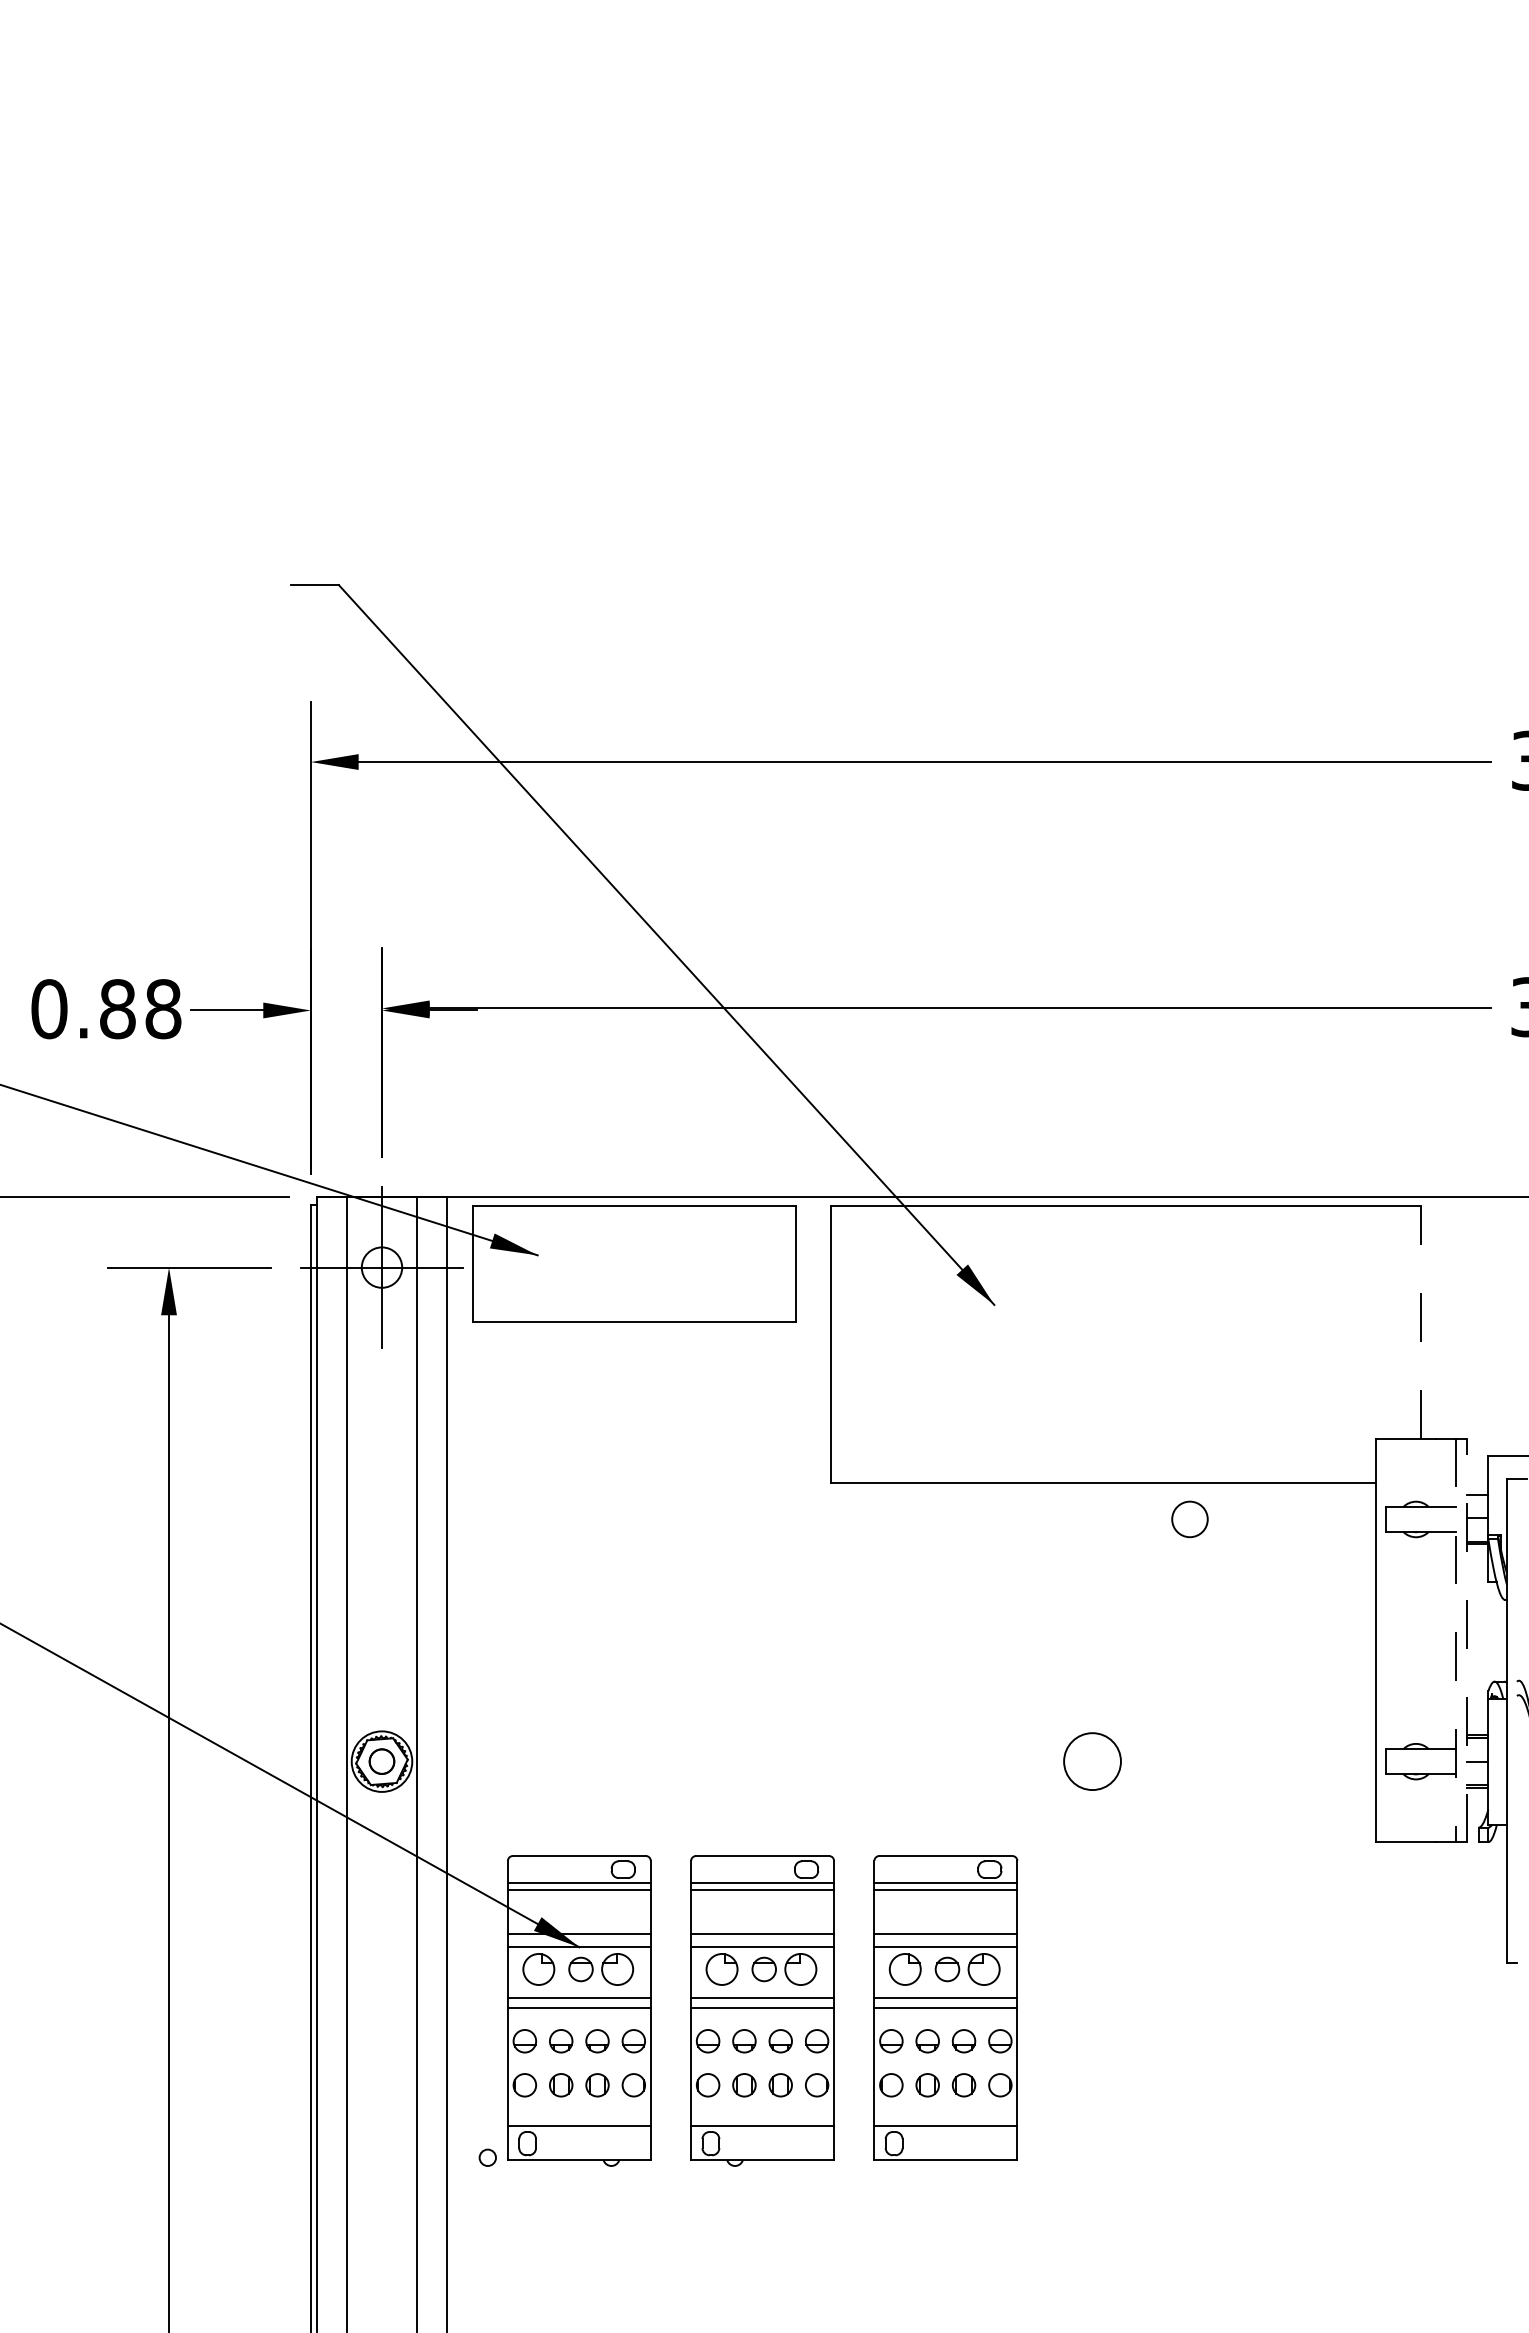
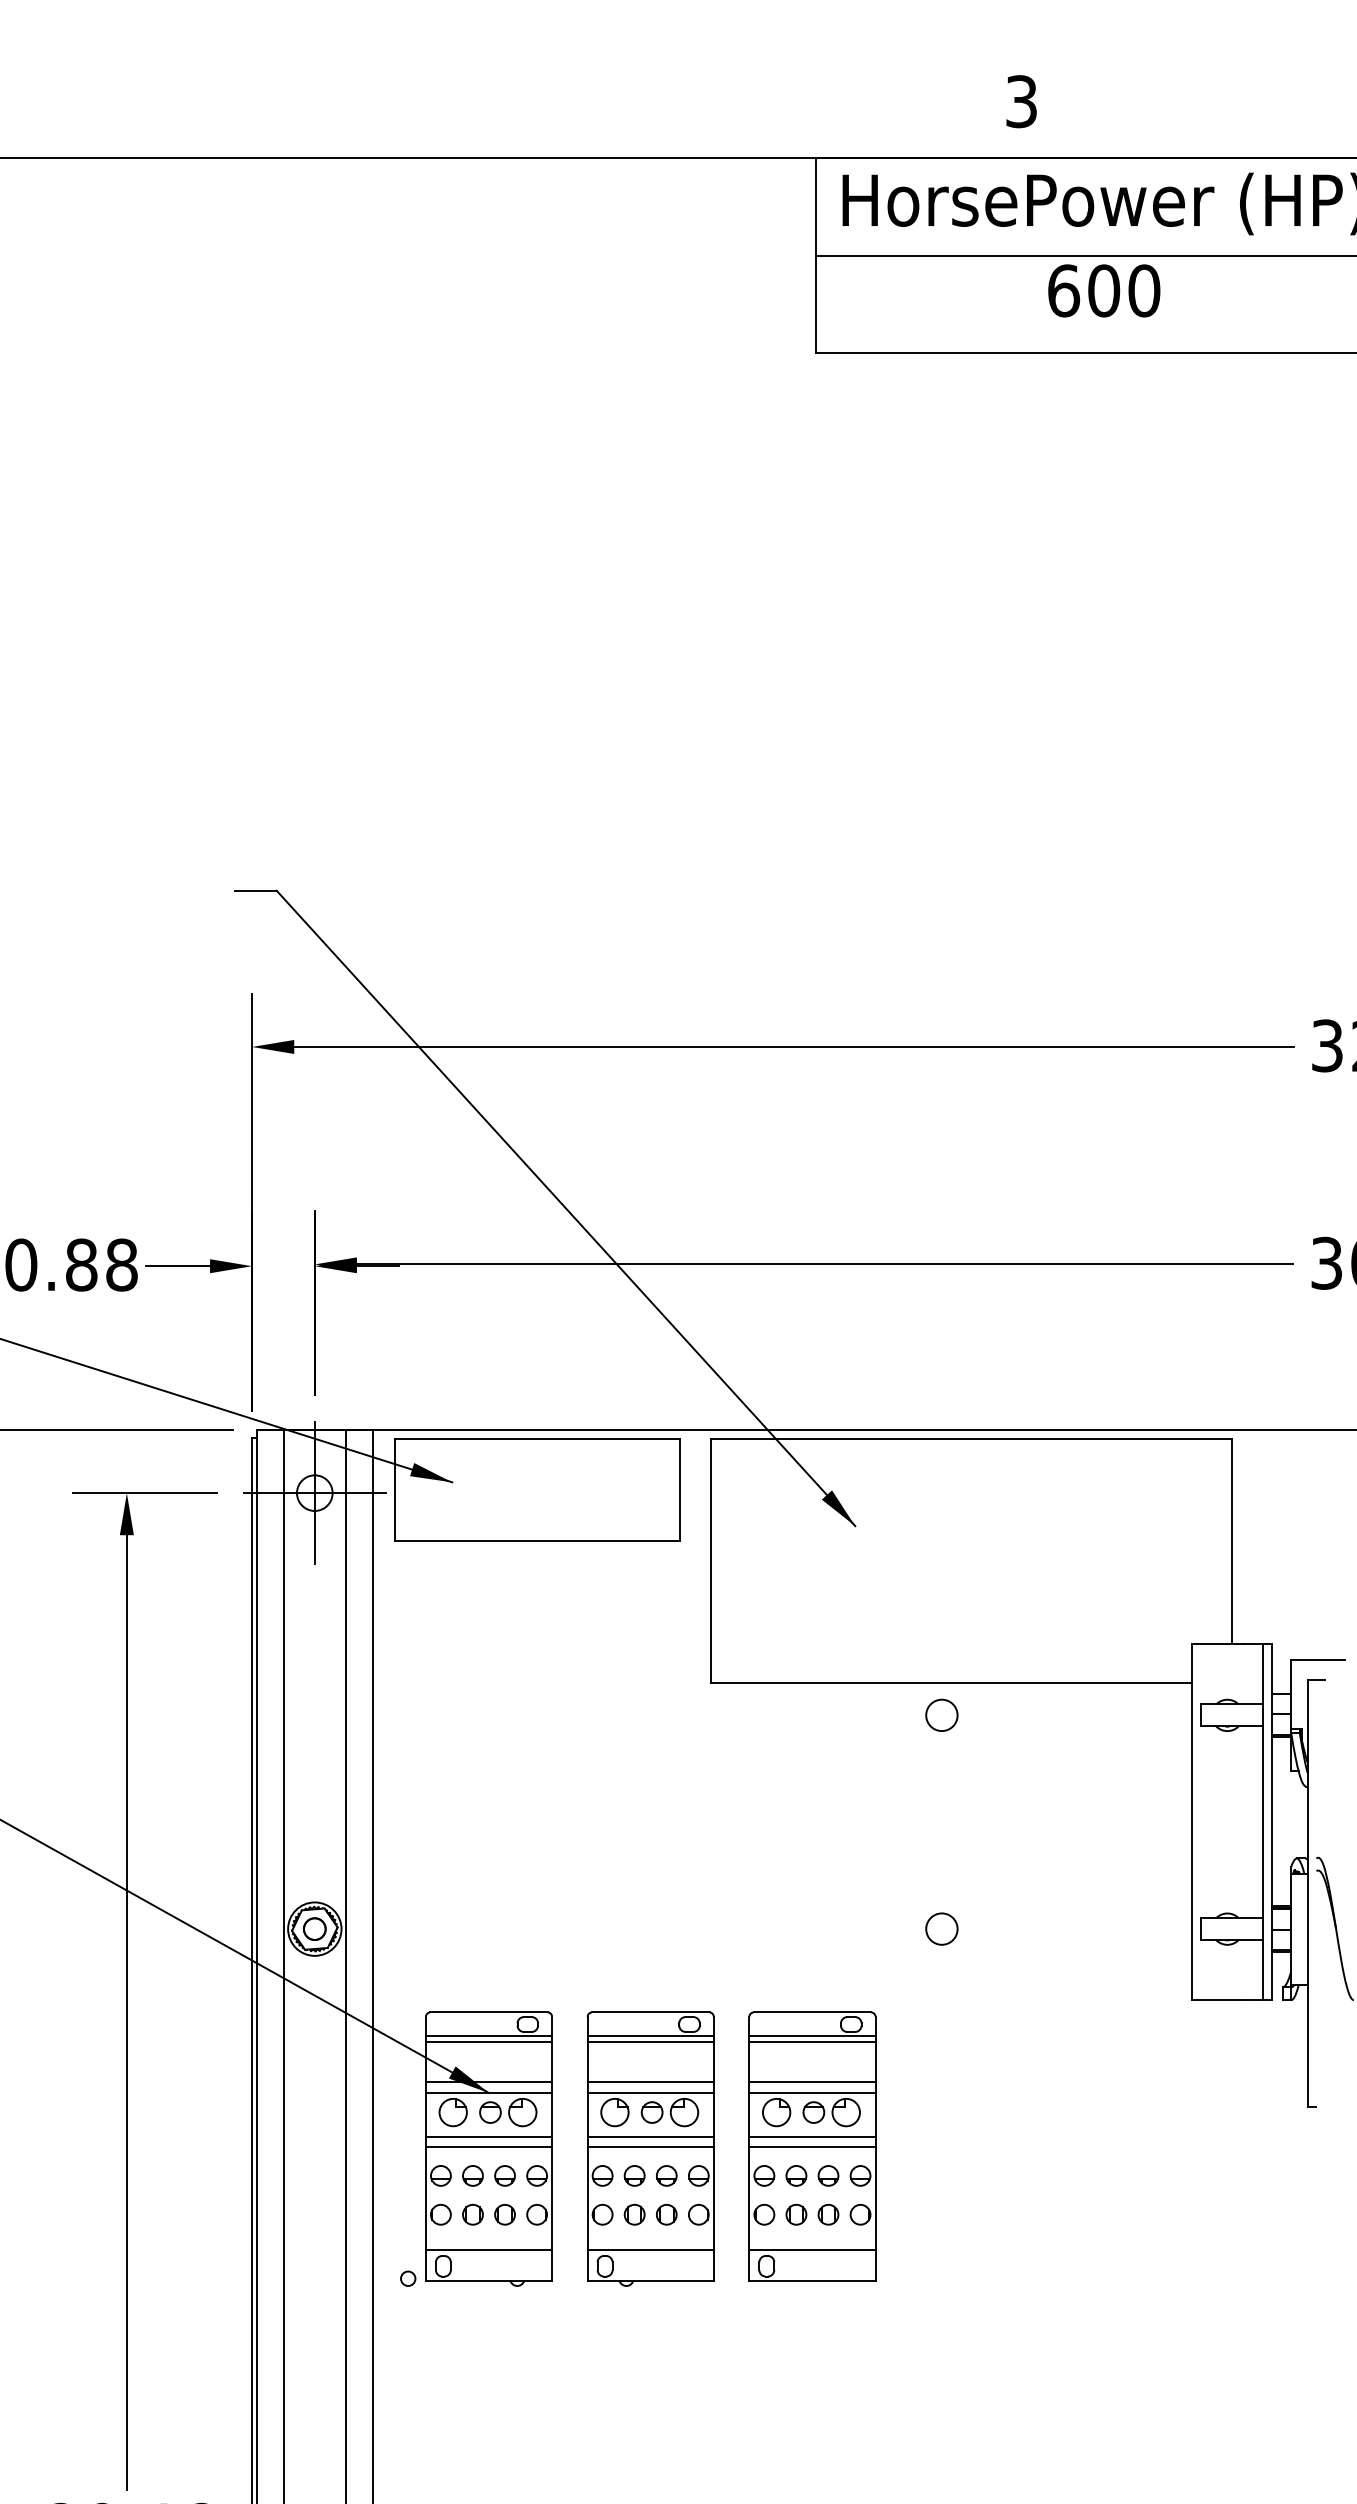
line: (1420, 1322) -> (1231, 1541), dashed -> solid
circle: (1189, 1518) -> (941, 1714), moved
line: (1466, 1639) -> (1271, 1821), dashed -> solid
line: (1456, 1640) -> (1263, 1822), dashed -> solid
circle: (1092, 1760) -> (941, 1928), size x0.62

